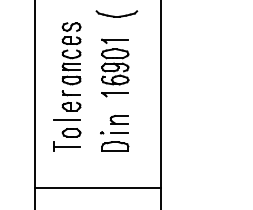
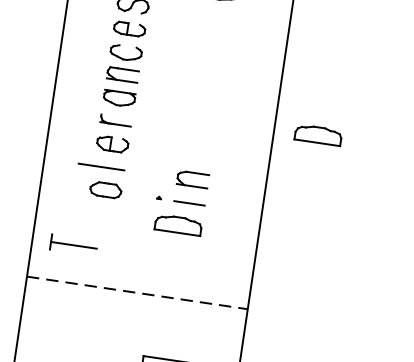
part: (115, 67) -> (199, 87), removed
part: (186, 84) -> (318, 135), added
part: (66, 146) -> (72, 245), moved
line: (98, 187) -> (138, 292), solid -> dashed

